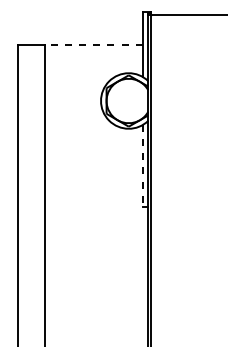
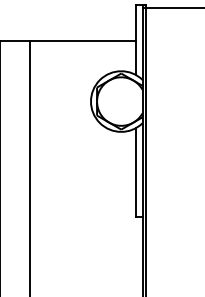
line: (94, 45) -> (83, 40), dashed -> solid
line: (142, 165) -> (136, 171), dashed -> solid

